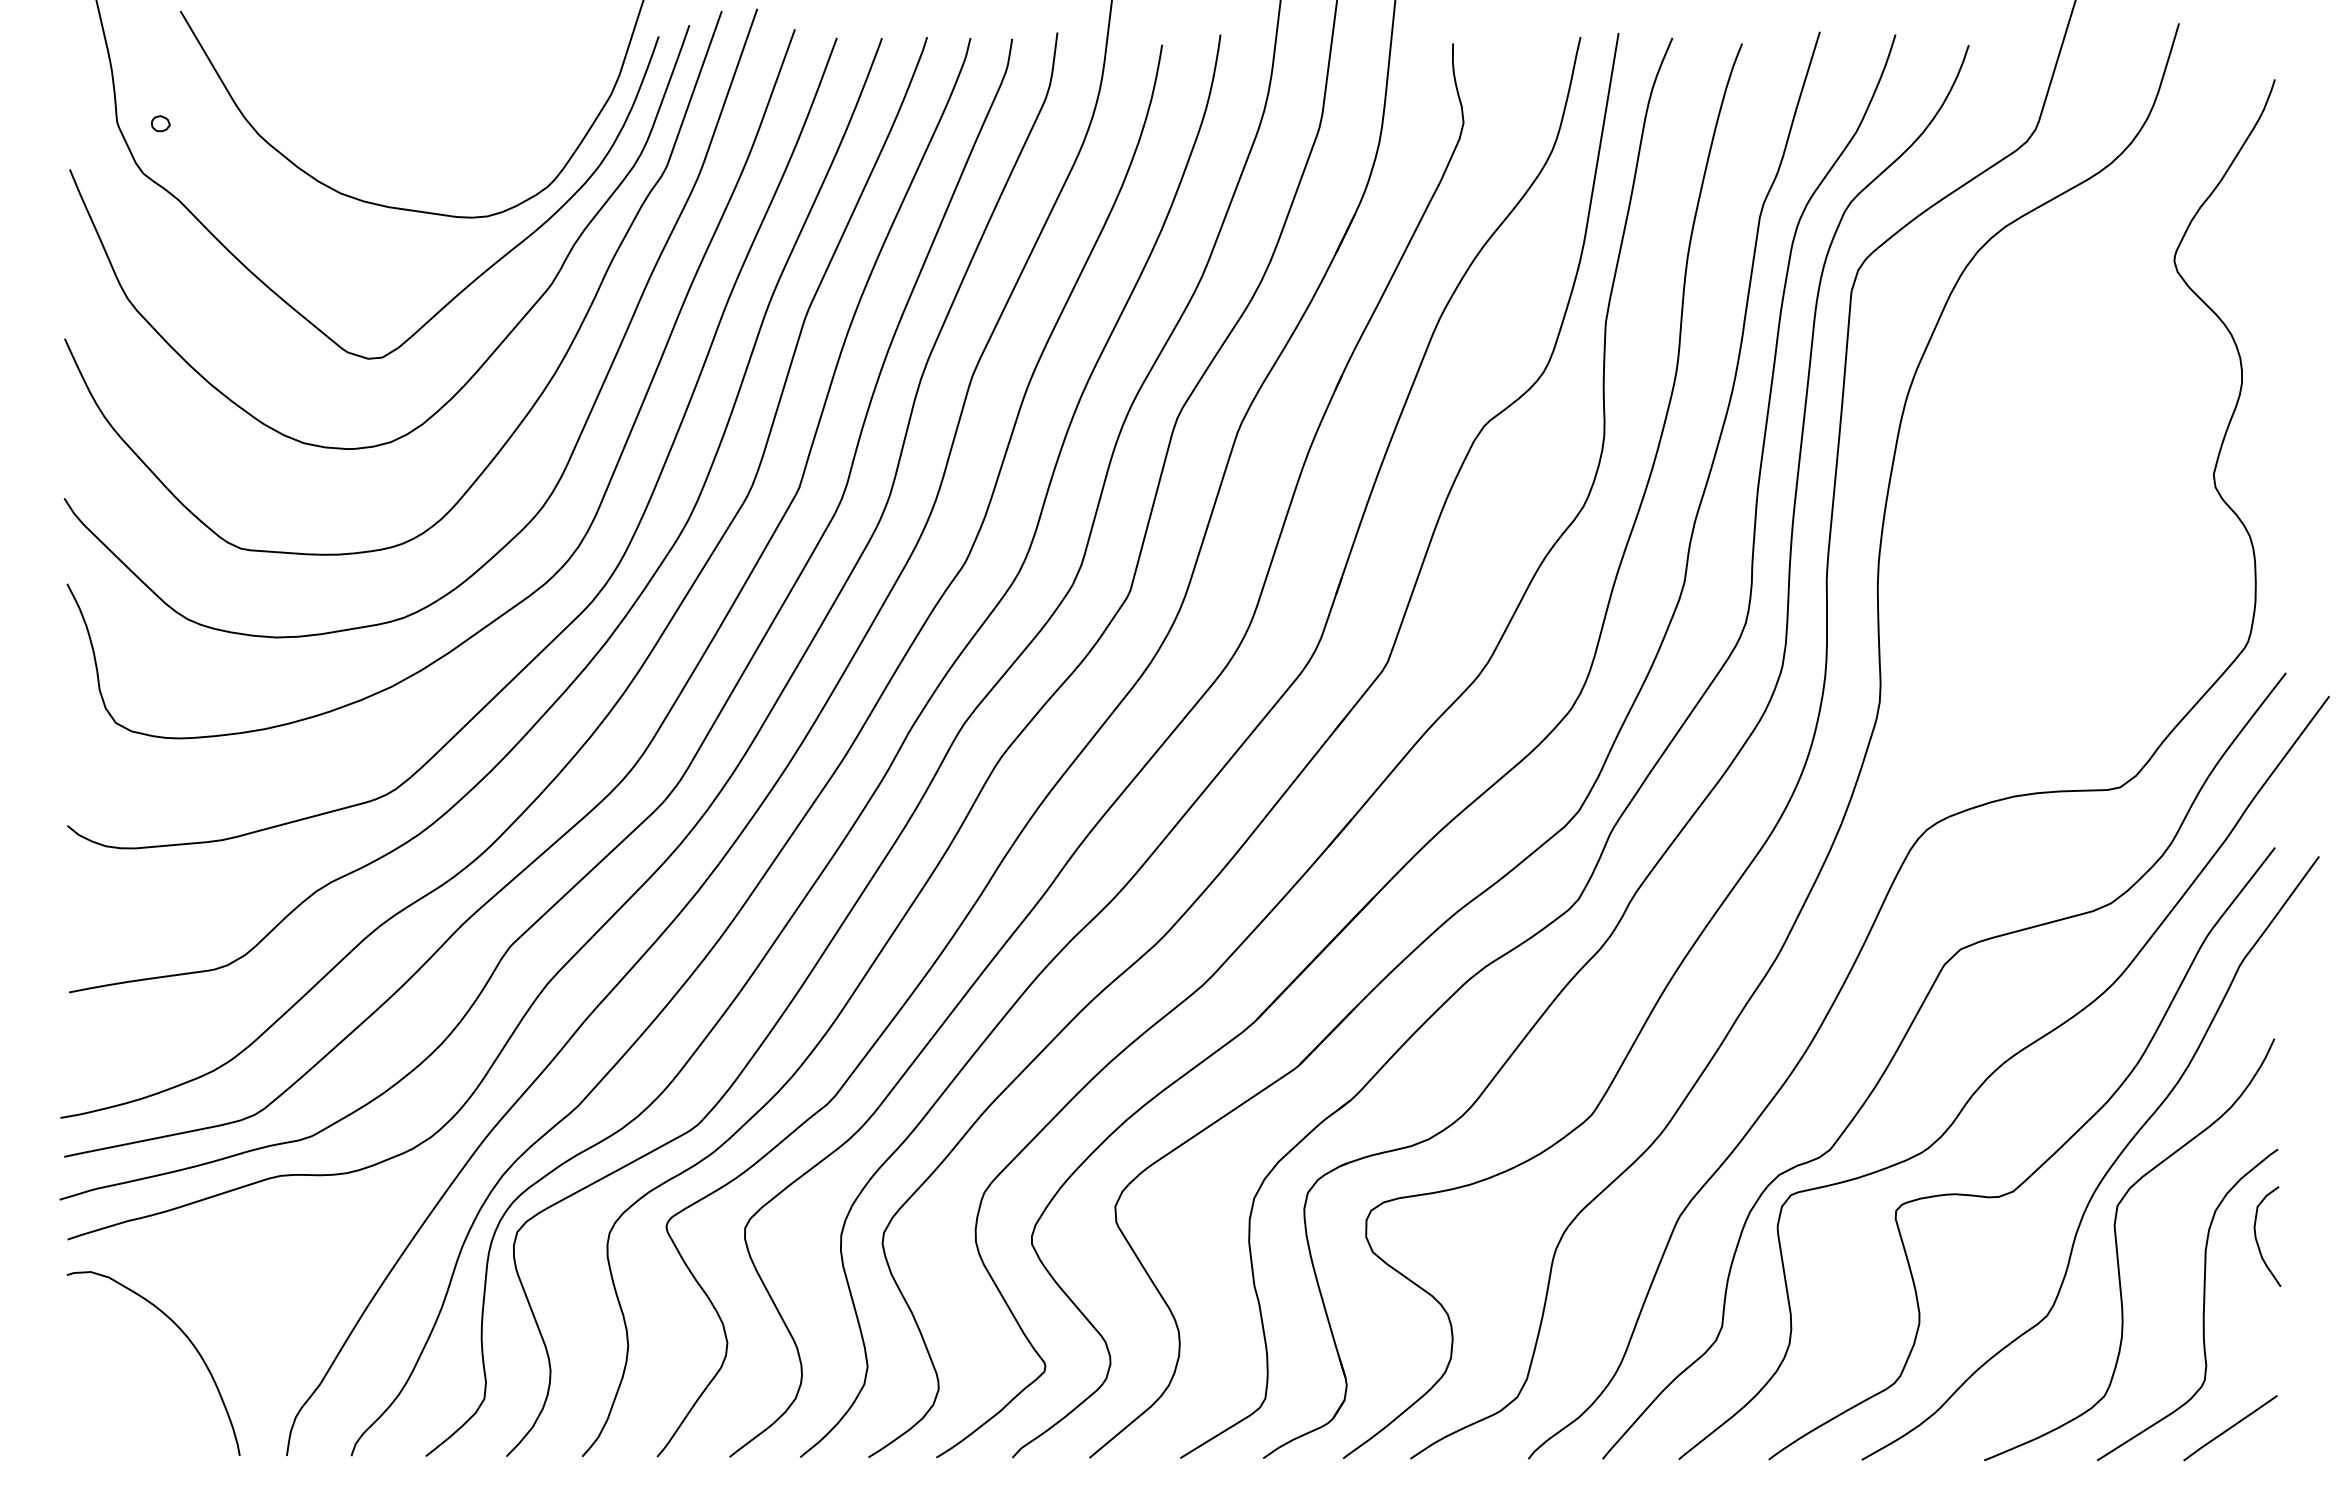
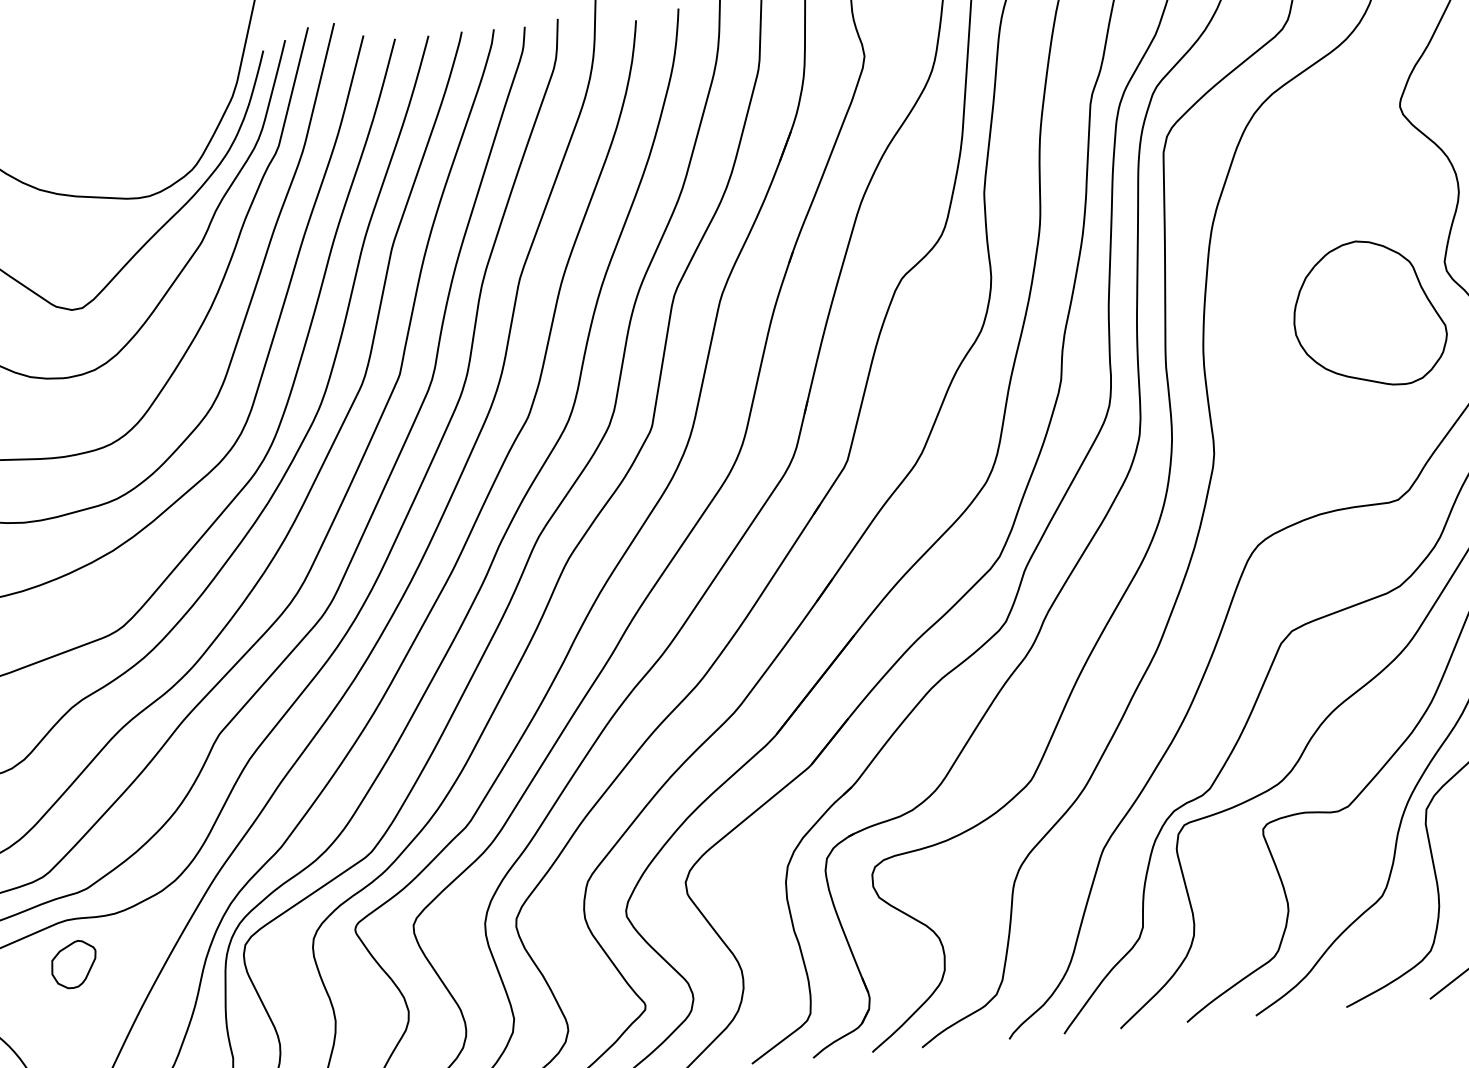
part: (2105, 533) -> (1368, 313), added
part: (284, 1236) -> (73, 964), added

